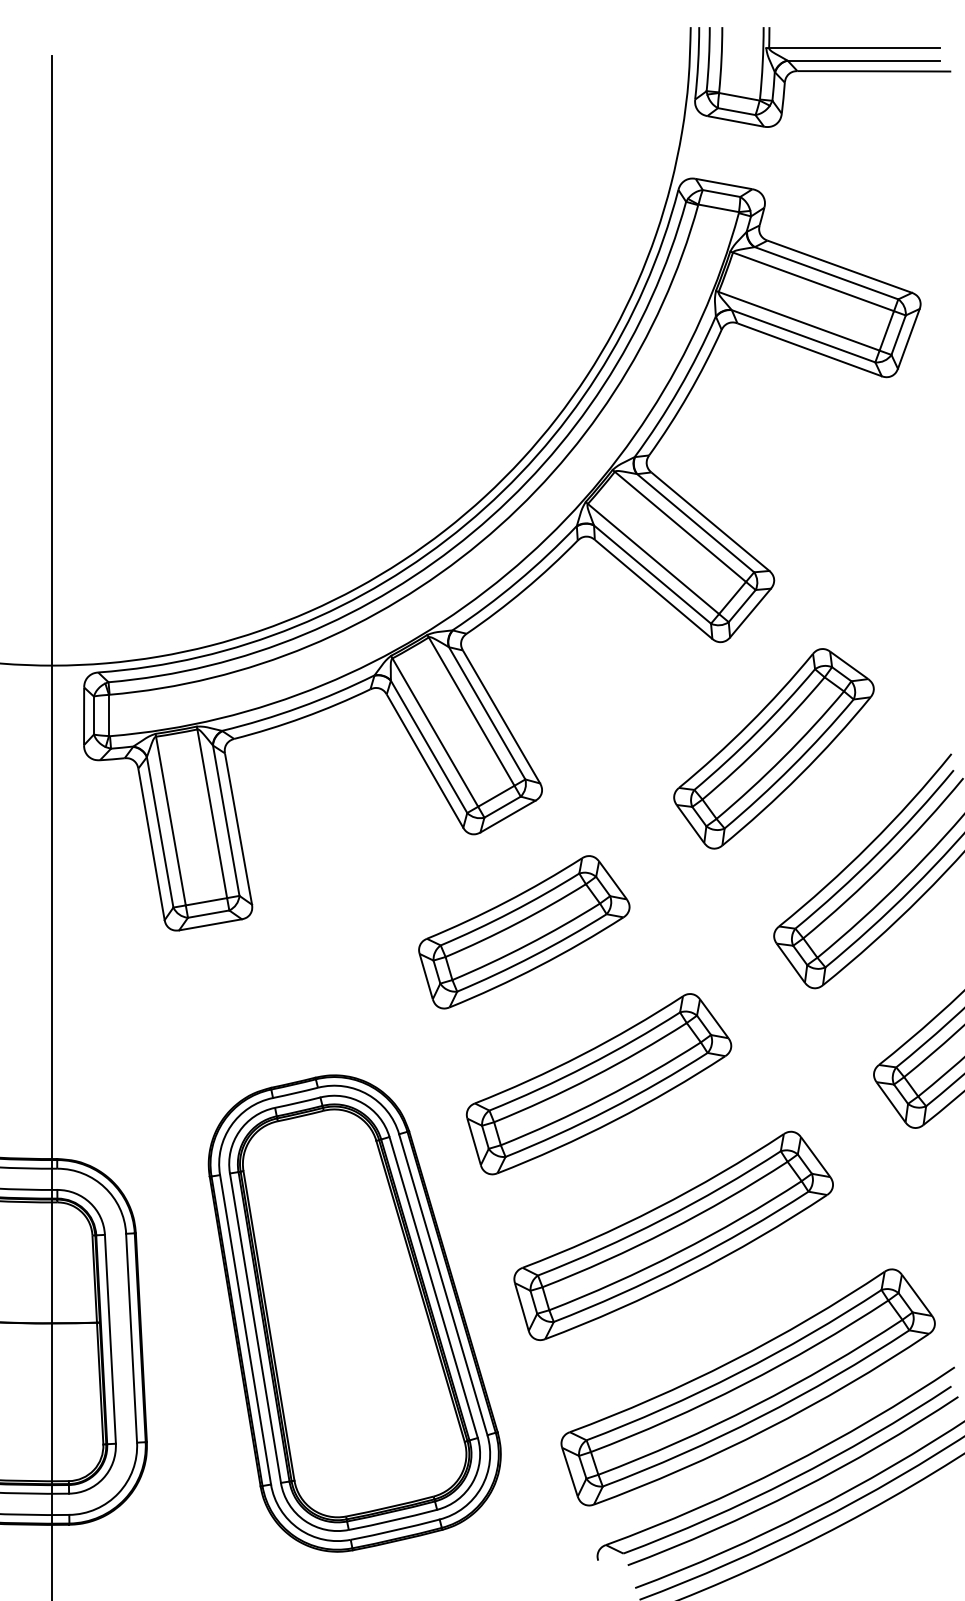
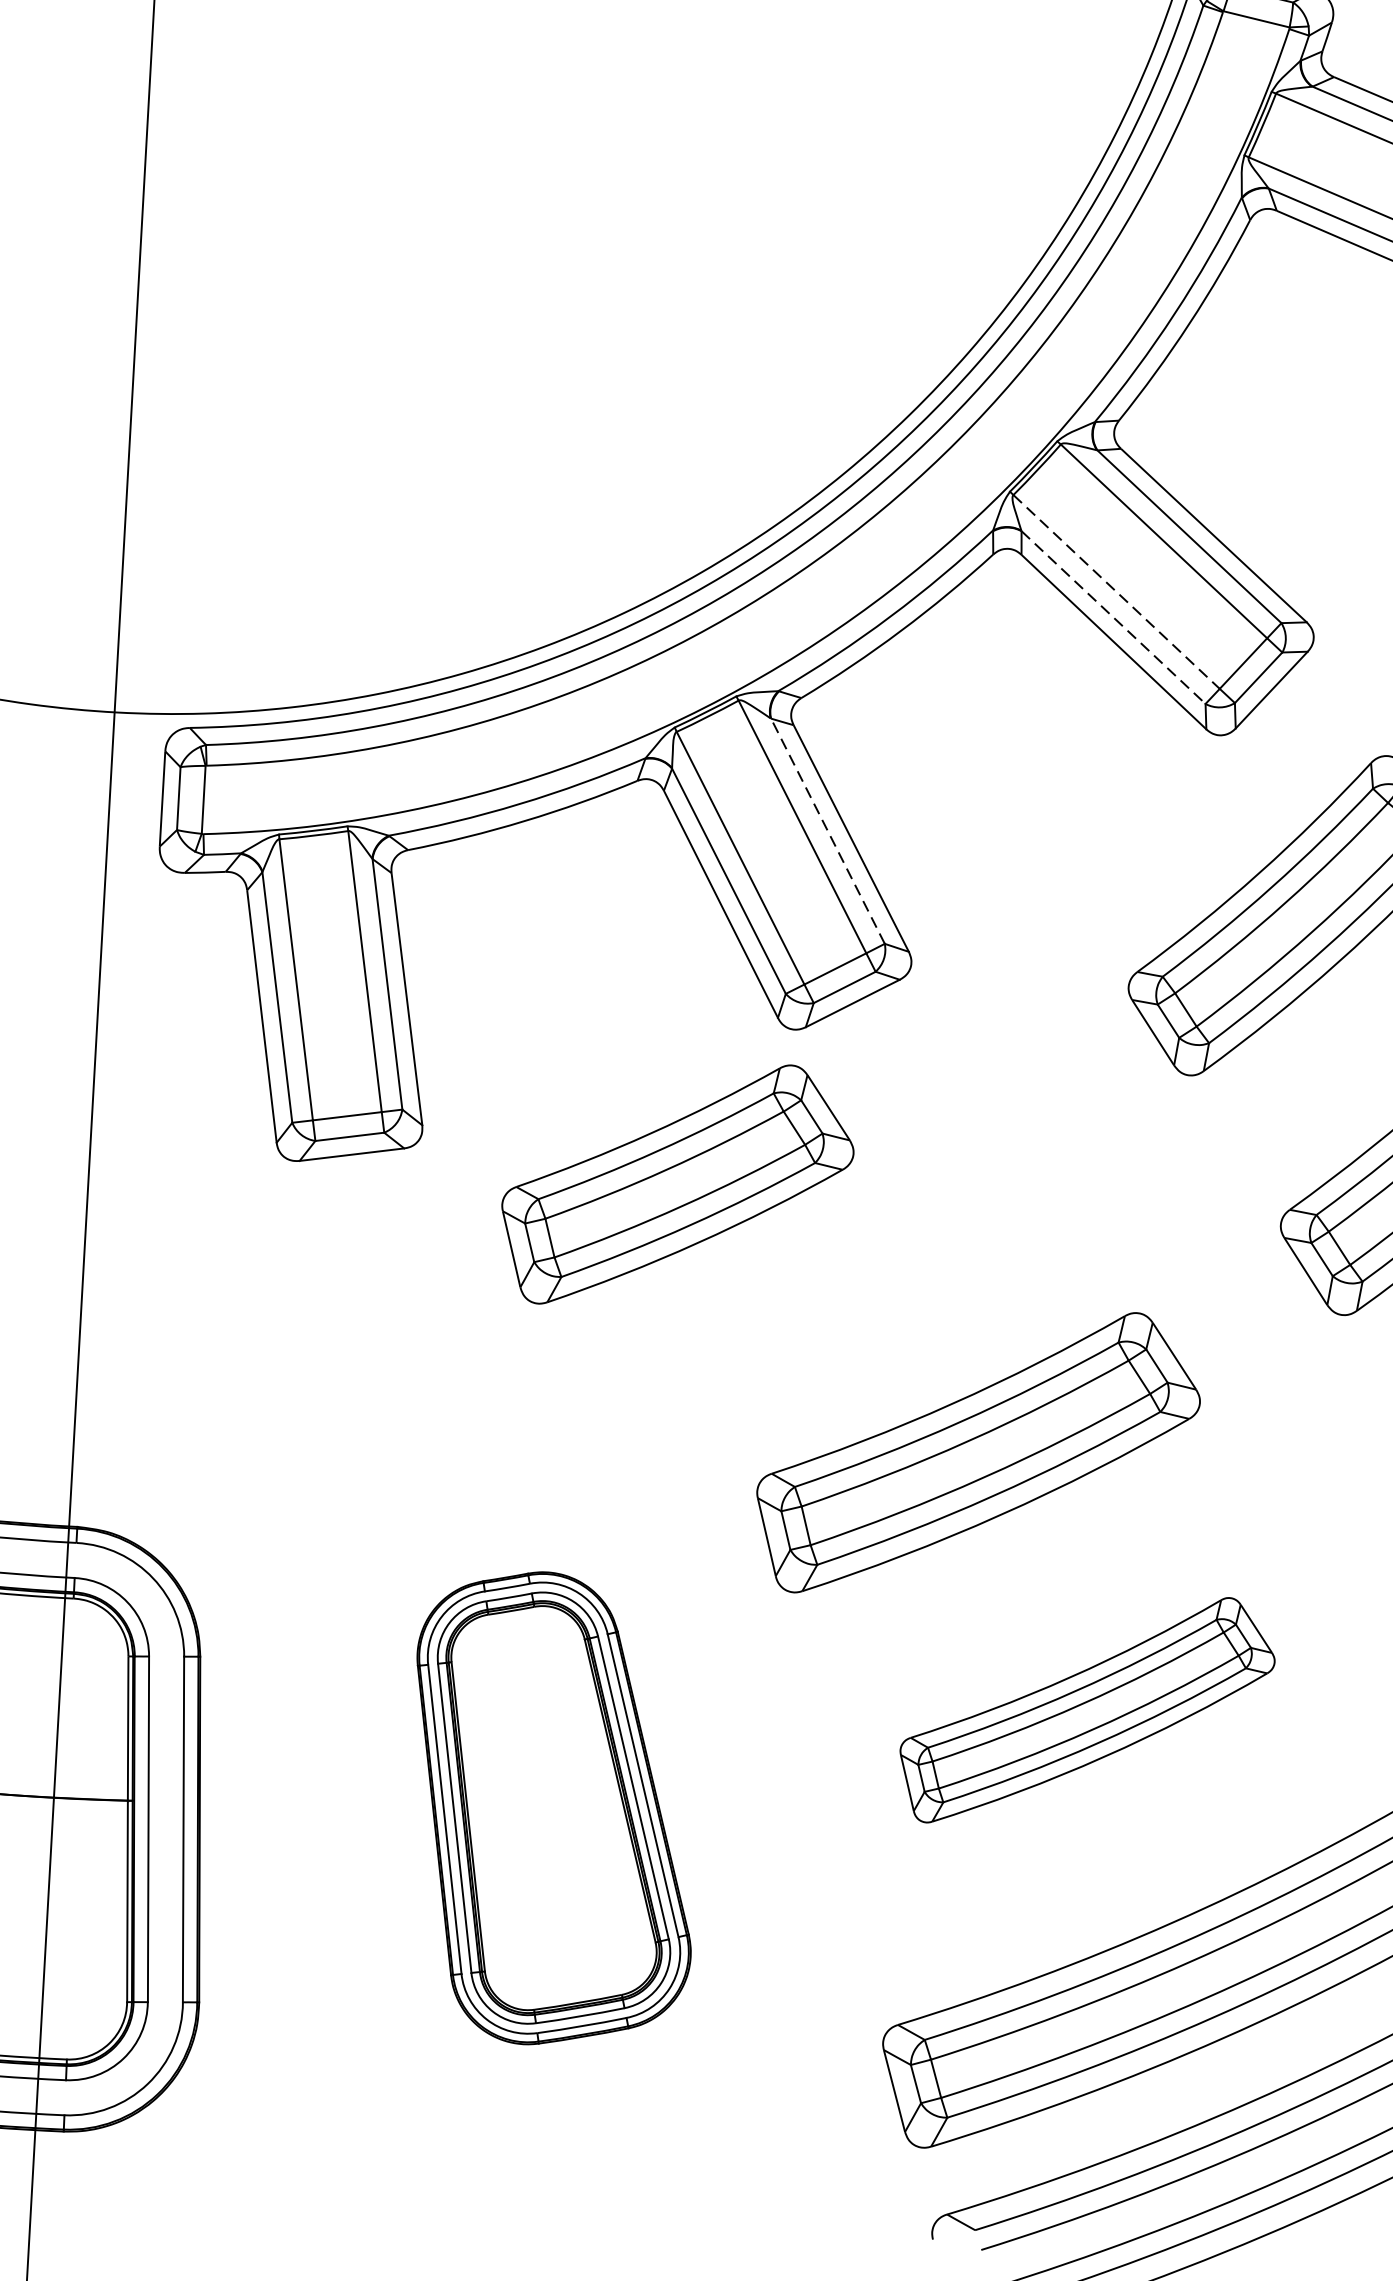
line: (653, 559) -> (1116, 592), solid -> dashed
line: (652, 574) -> (1113, 617), solid -> dashed
line: (486, 712) -> (826, 829), solid -> dashed
part: (524, 932) -> (677, 1185), moved
part: (673, 1235) -> (1087, 1709), size x0.7
part: (354, 1313) -> (553, 1809), size x0.6

